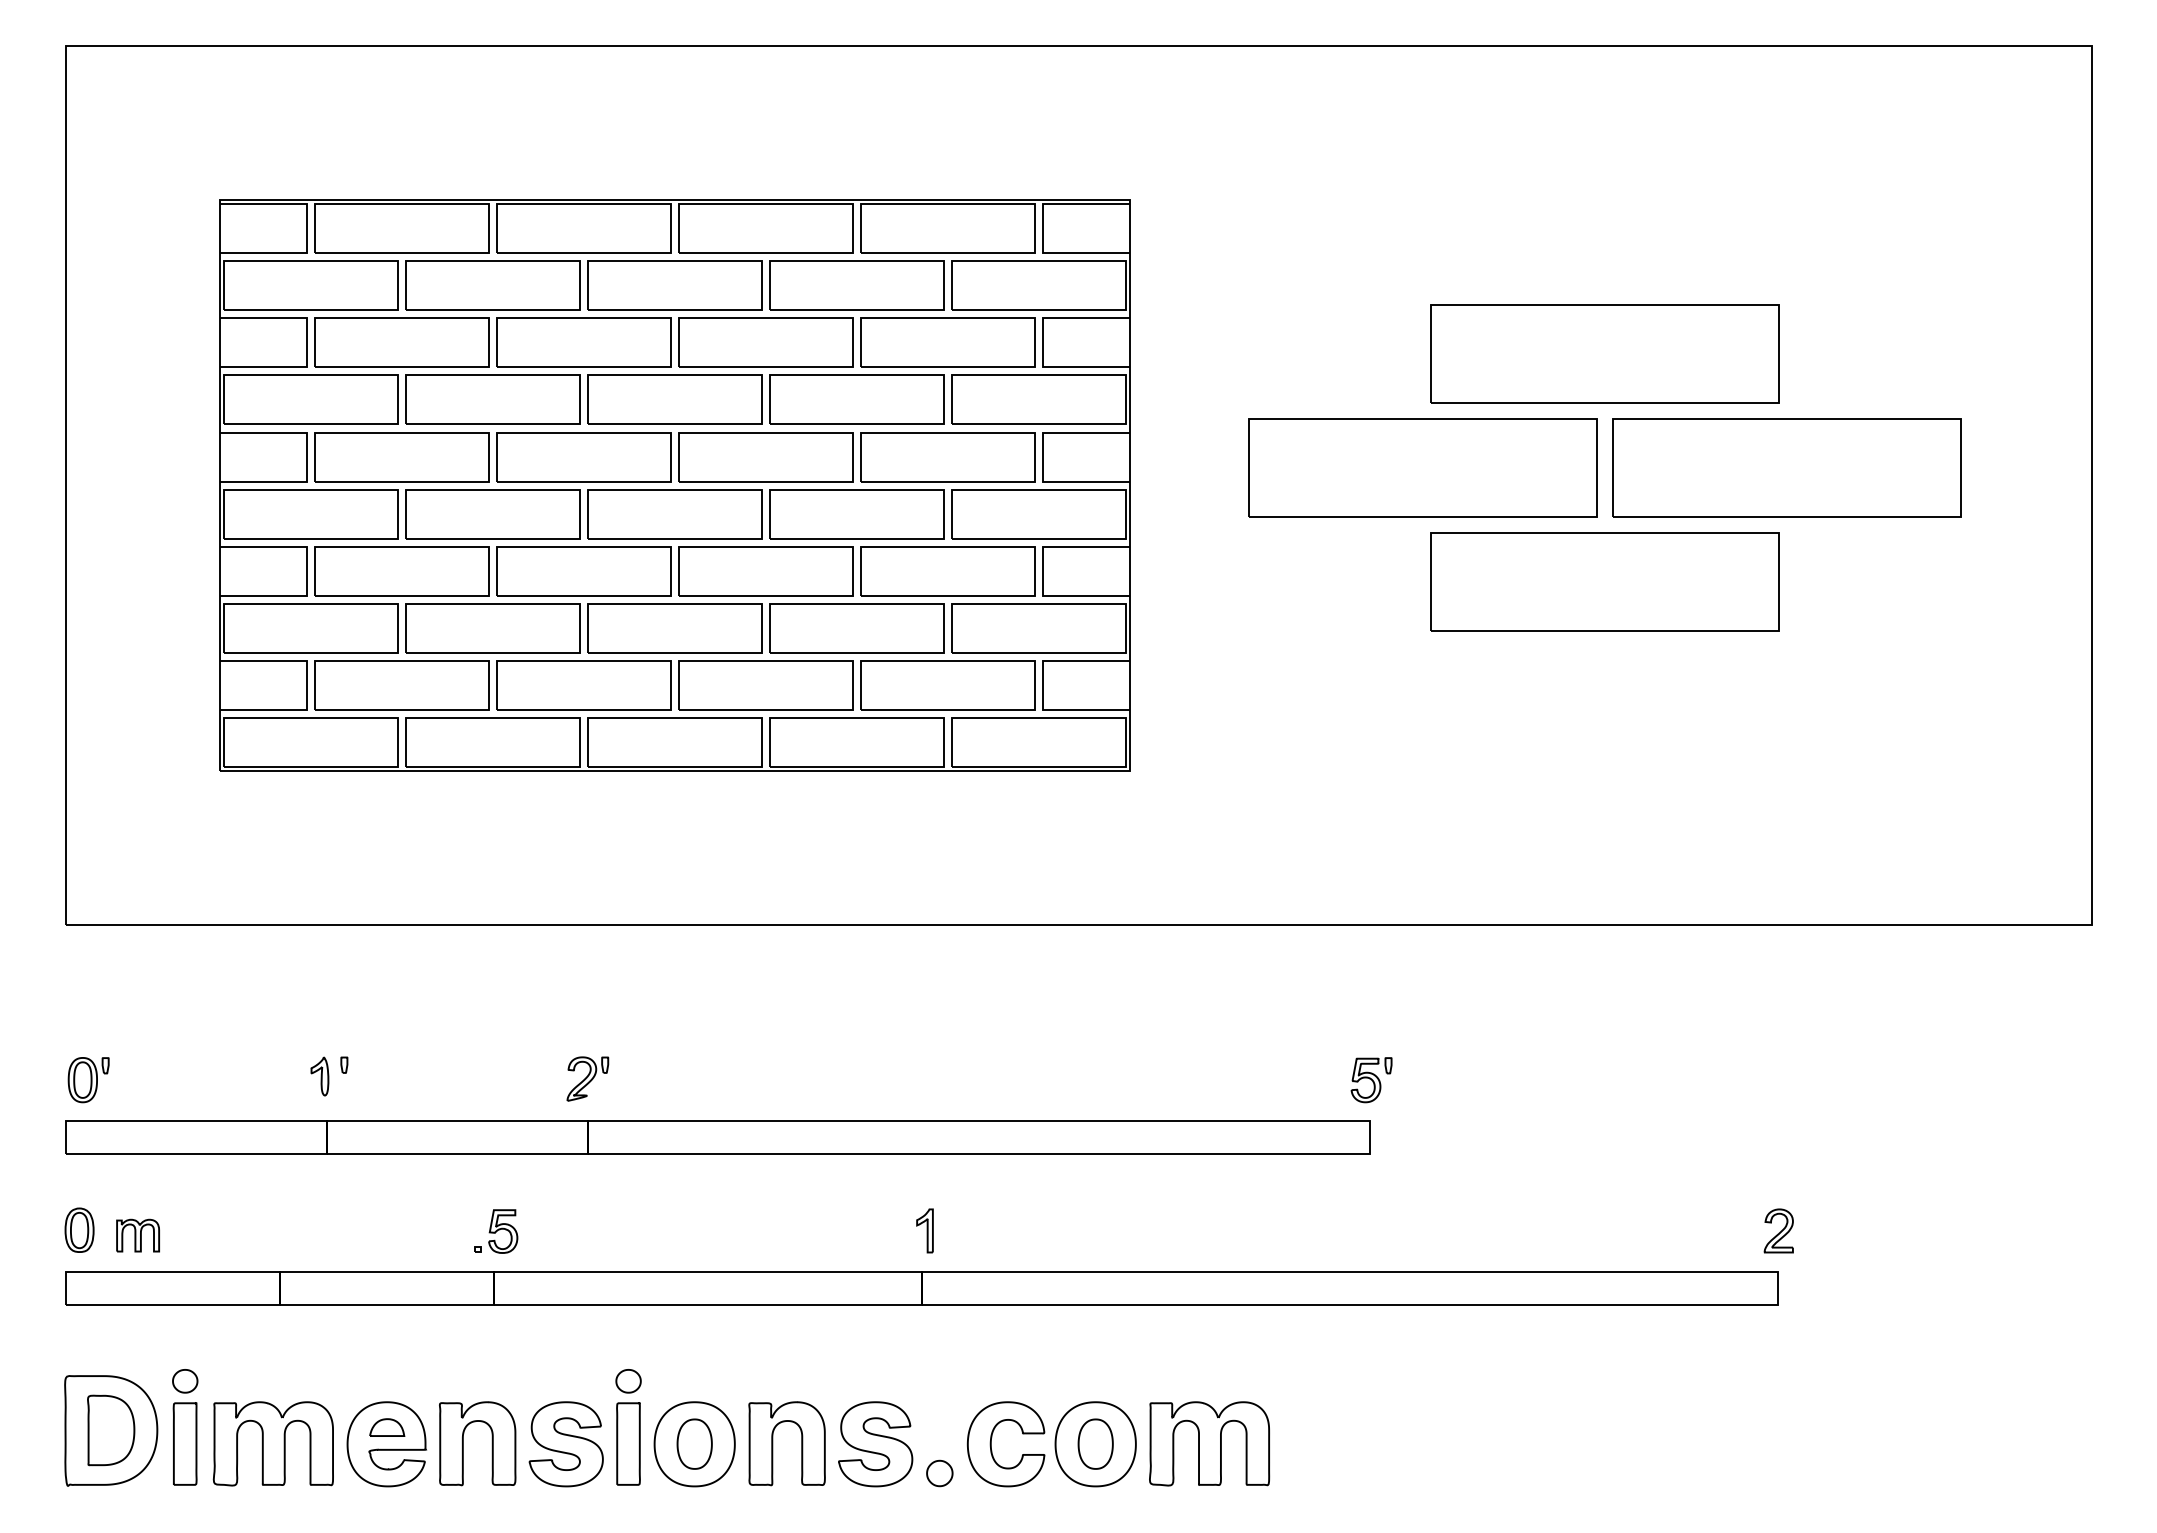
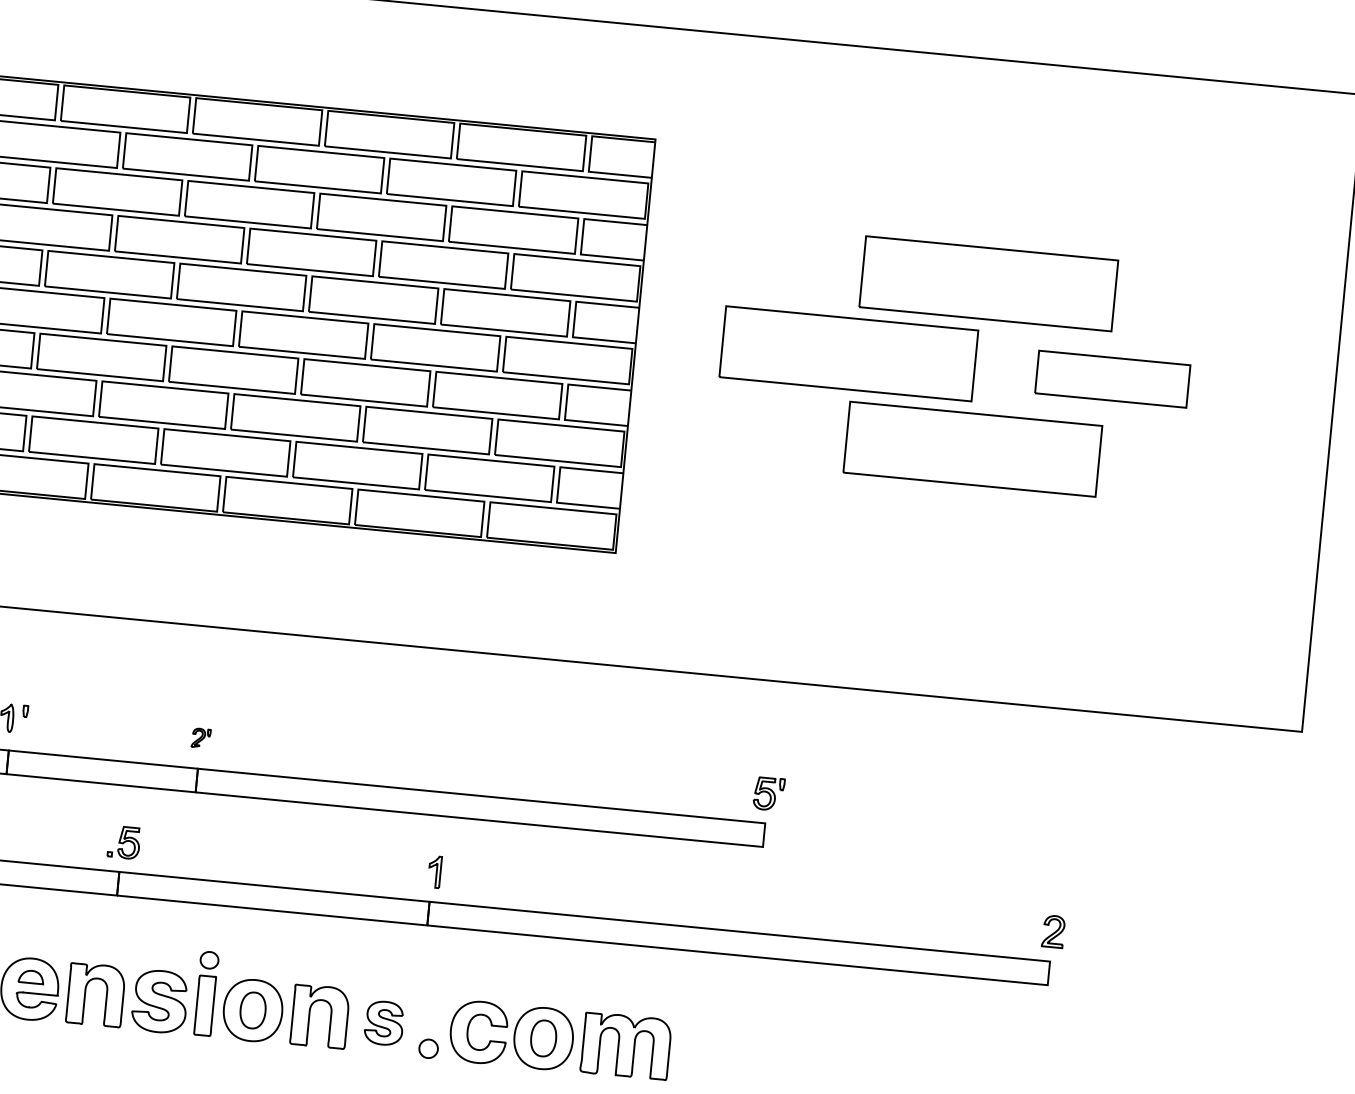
part: (1786, 467) -> (1112, 378), size x0.6
part: (587, 1078) -> (200, 738), size x0.6
part: (875, 1444) -> (384, 1023), size x0.7

